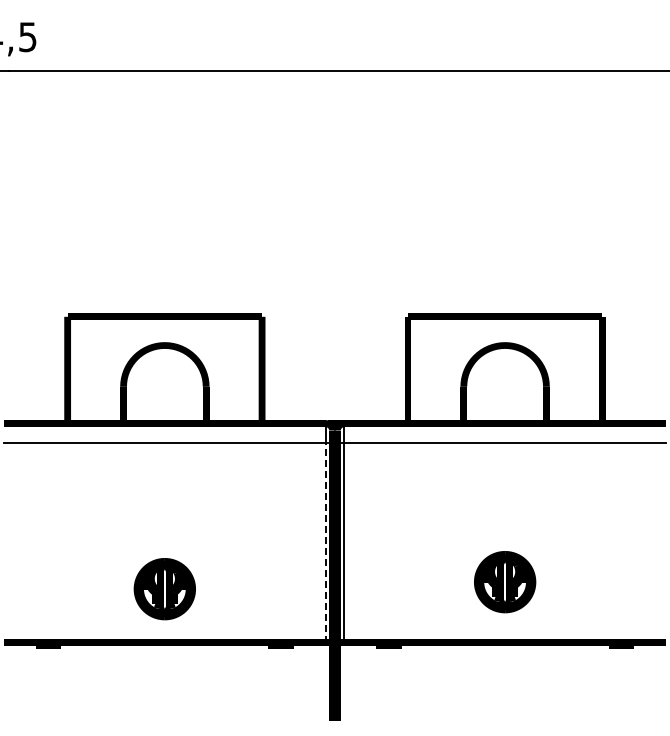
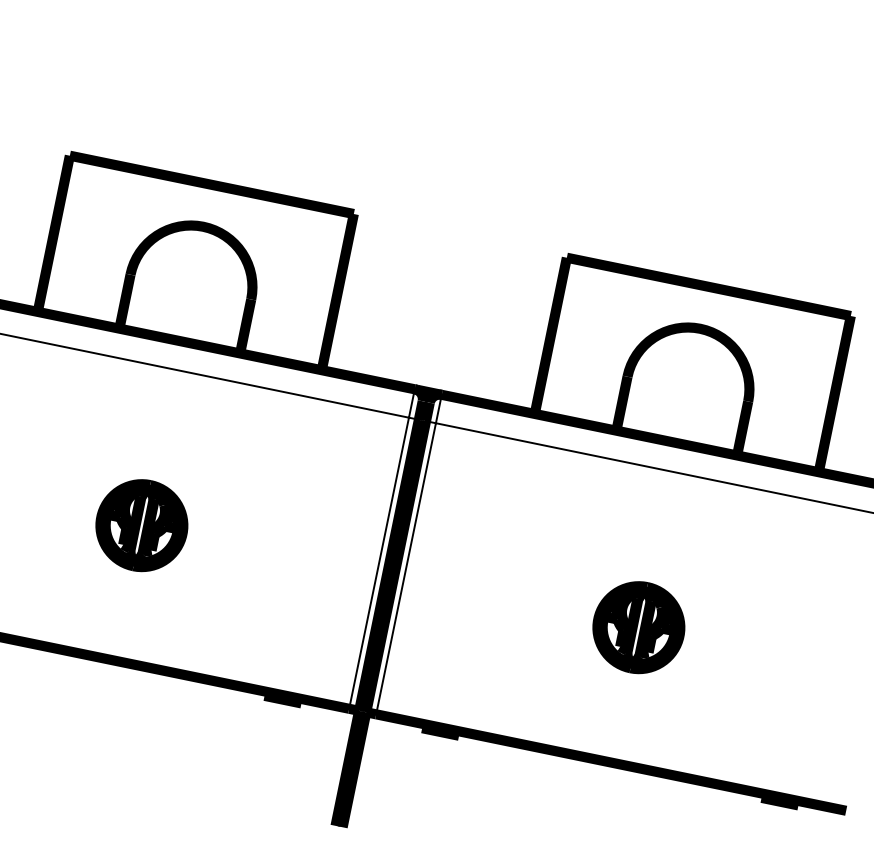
line: (325, 542) -> (378, 562), dashed -> solid
part: (505, 582) -> (639, 628), moved
part: (164, 589) -> (141, 526), moved

